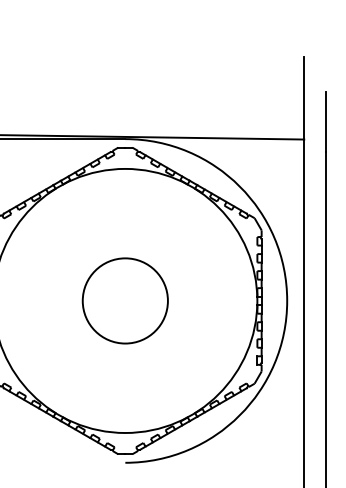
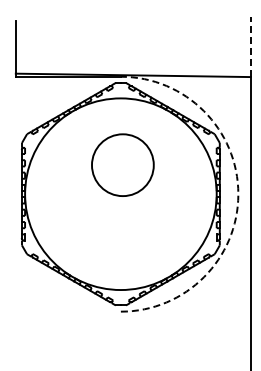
line: (303, 97) -> (250, 46), solid -> dashed
circle: (124, 299) -> (122, 164), moved
arc: (287, 301) -> (238, 194), solid -> dashed

